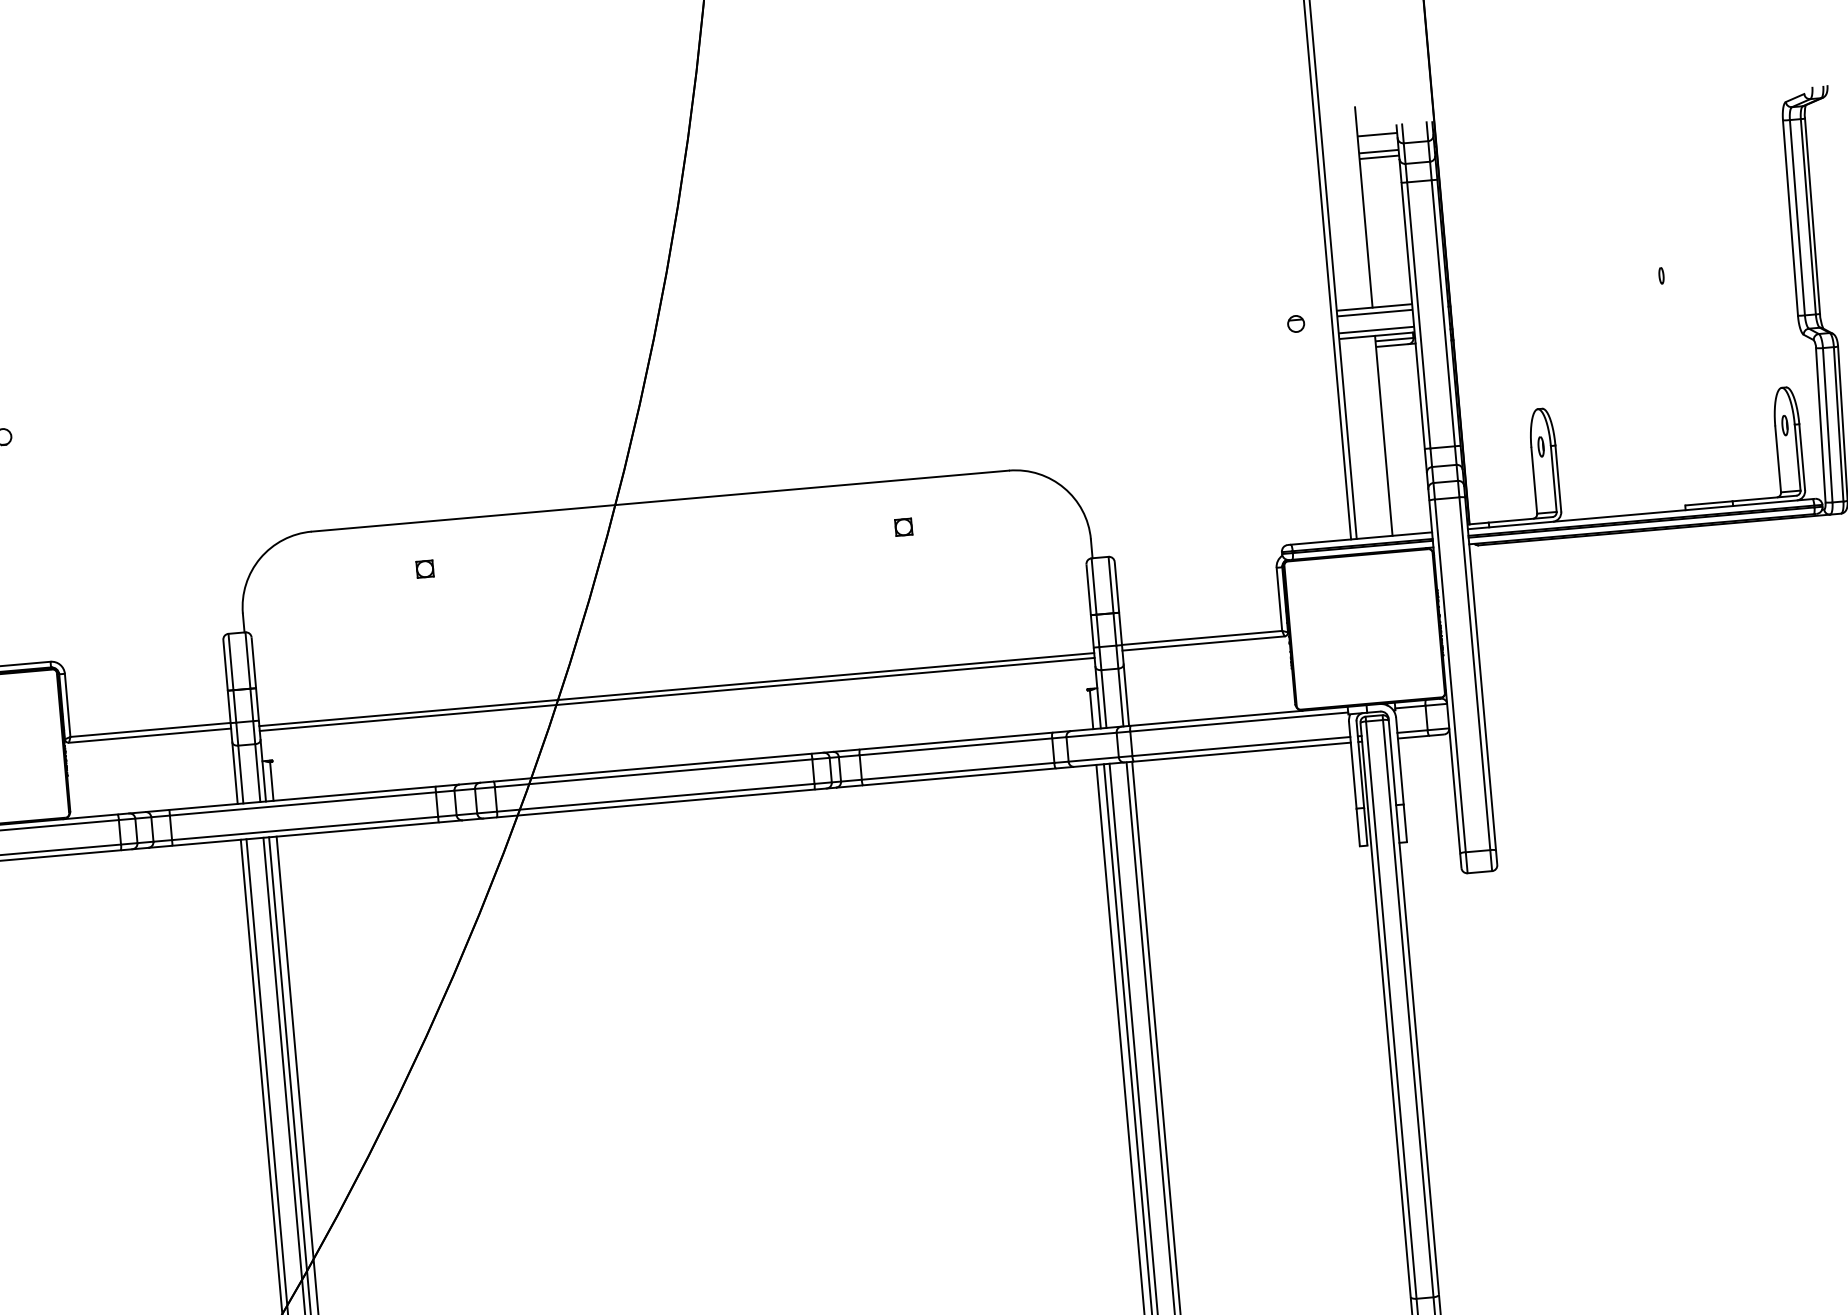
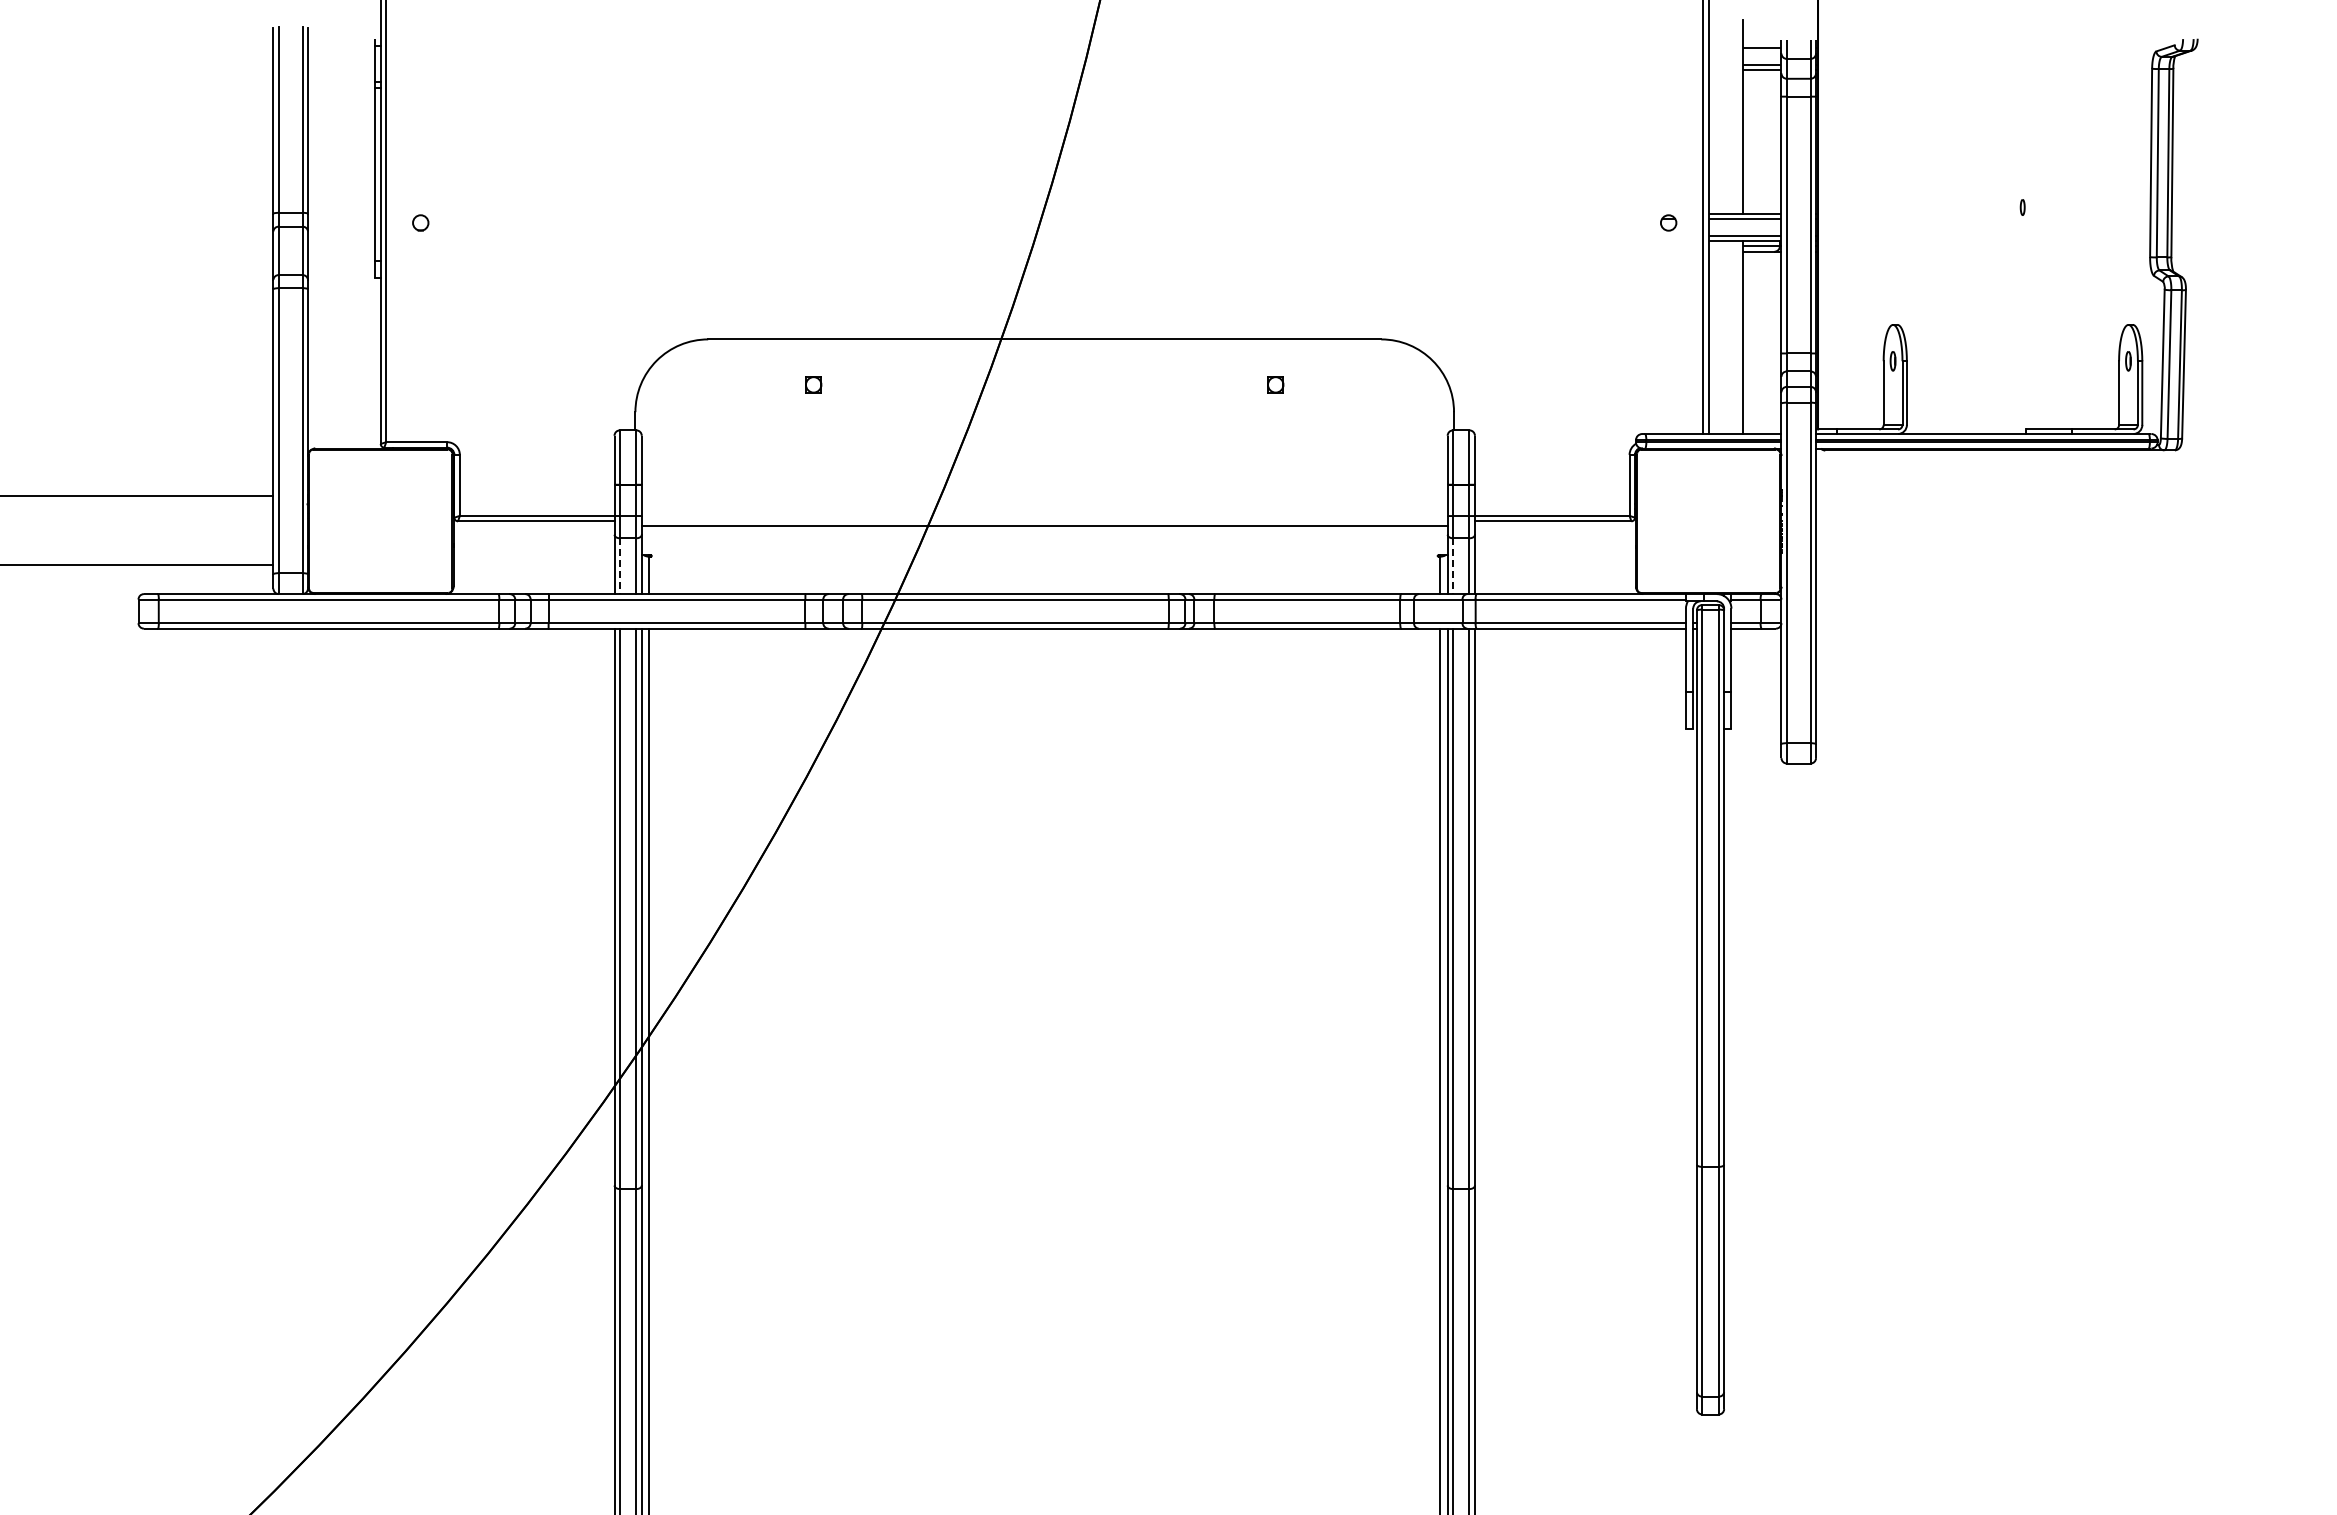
line: (676, 689) -> (1044, 521), removed
line: (1104, 699) -> (1453, 566), solid -> dashed
line: (240, 774) -> (619, 566), solid -> dashed

